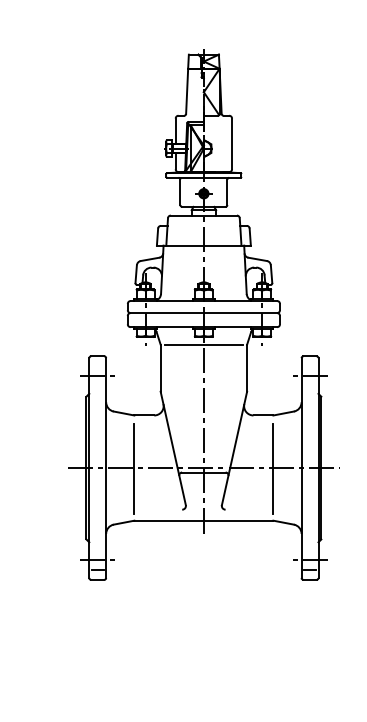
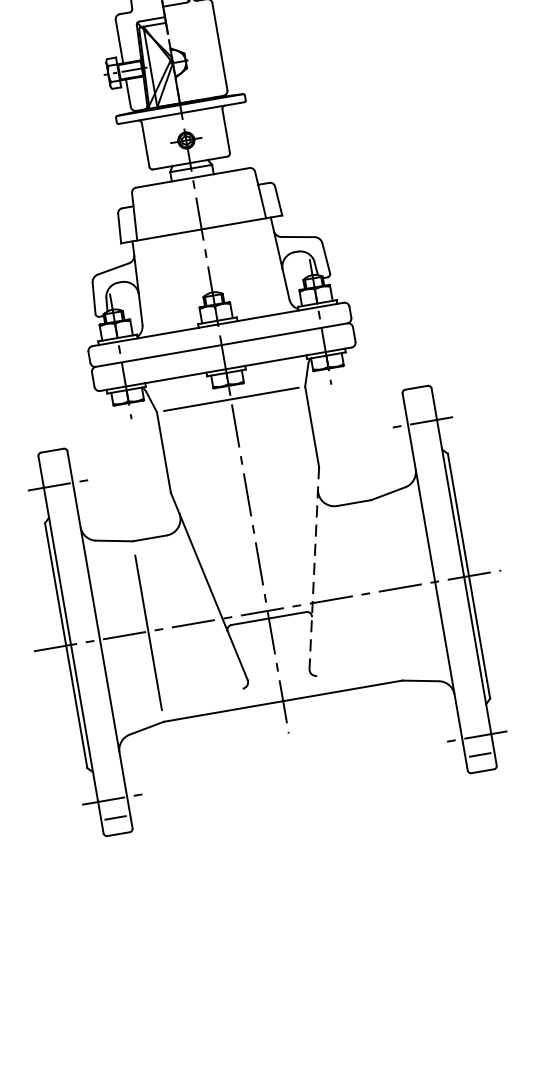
line: (234, 448) -> (314, 568), solid -> dashed
line: (273, 468) -> (387, 591), removed

